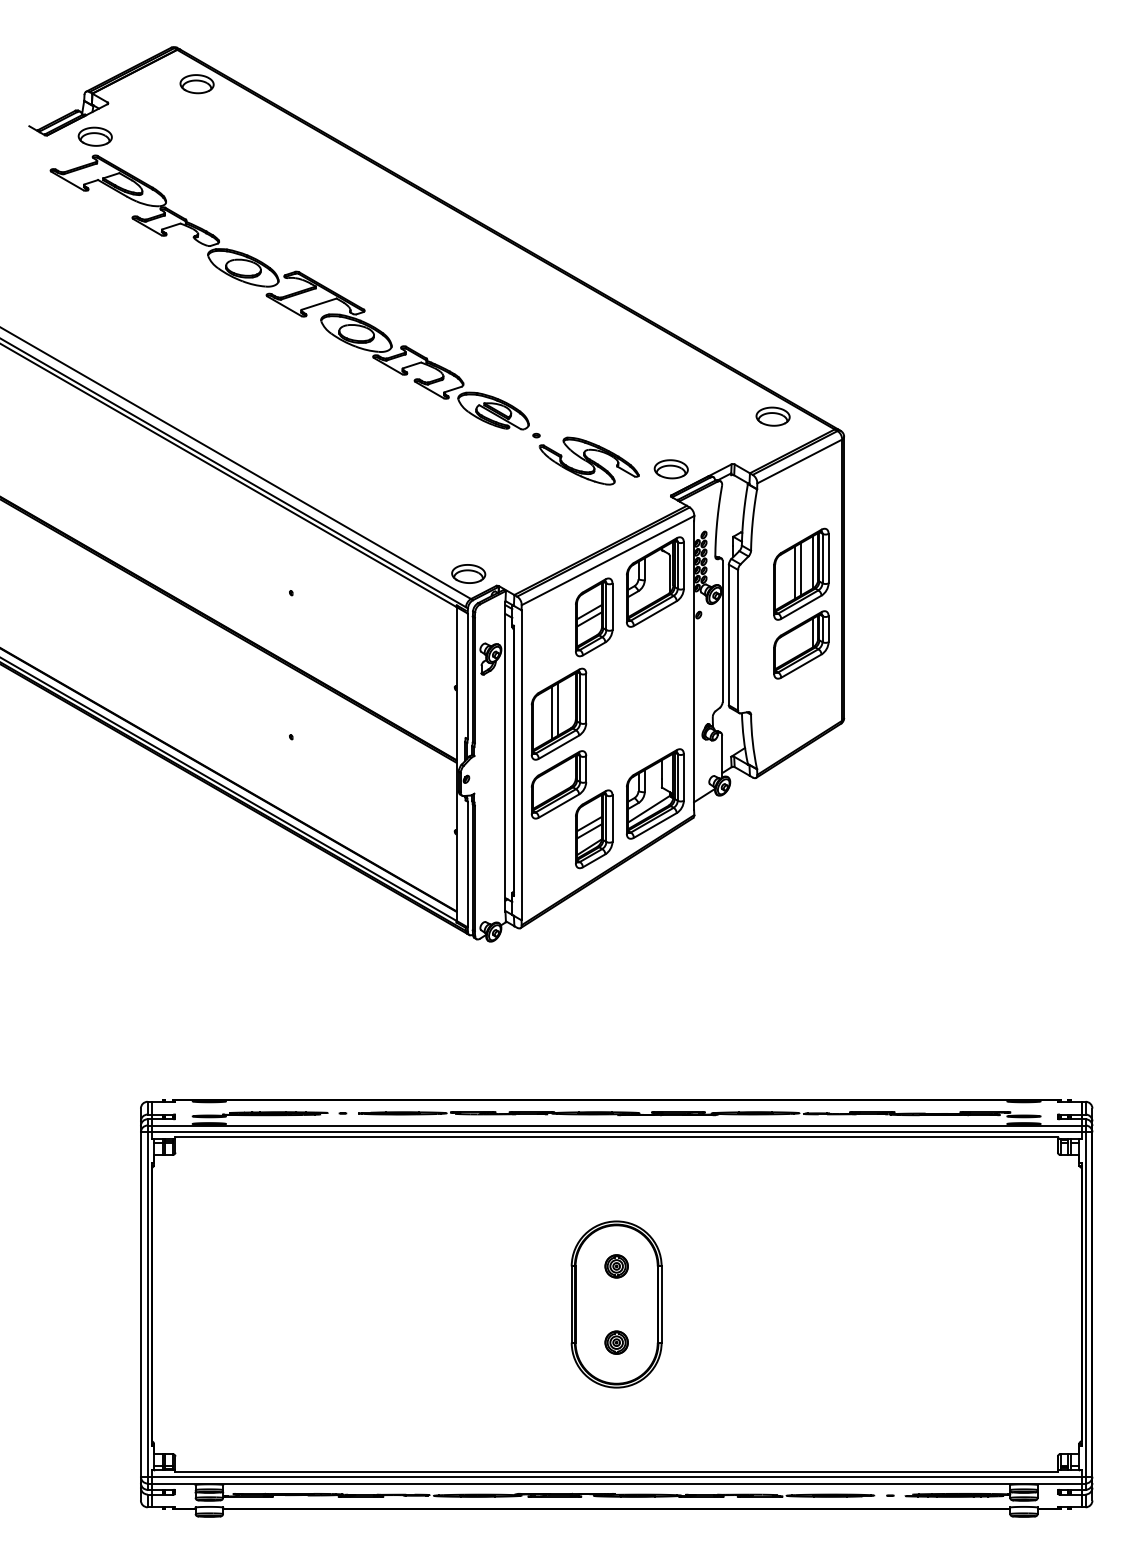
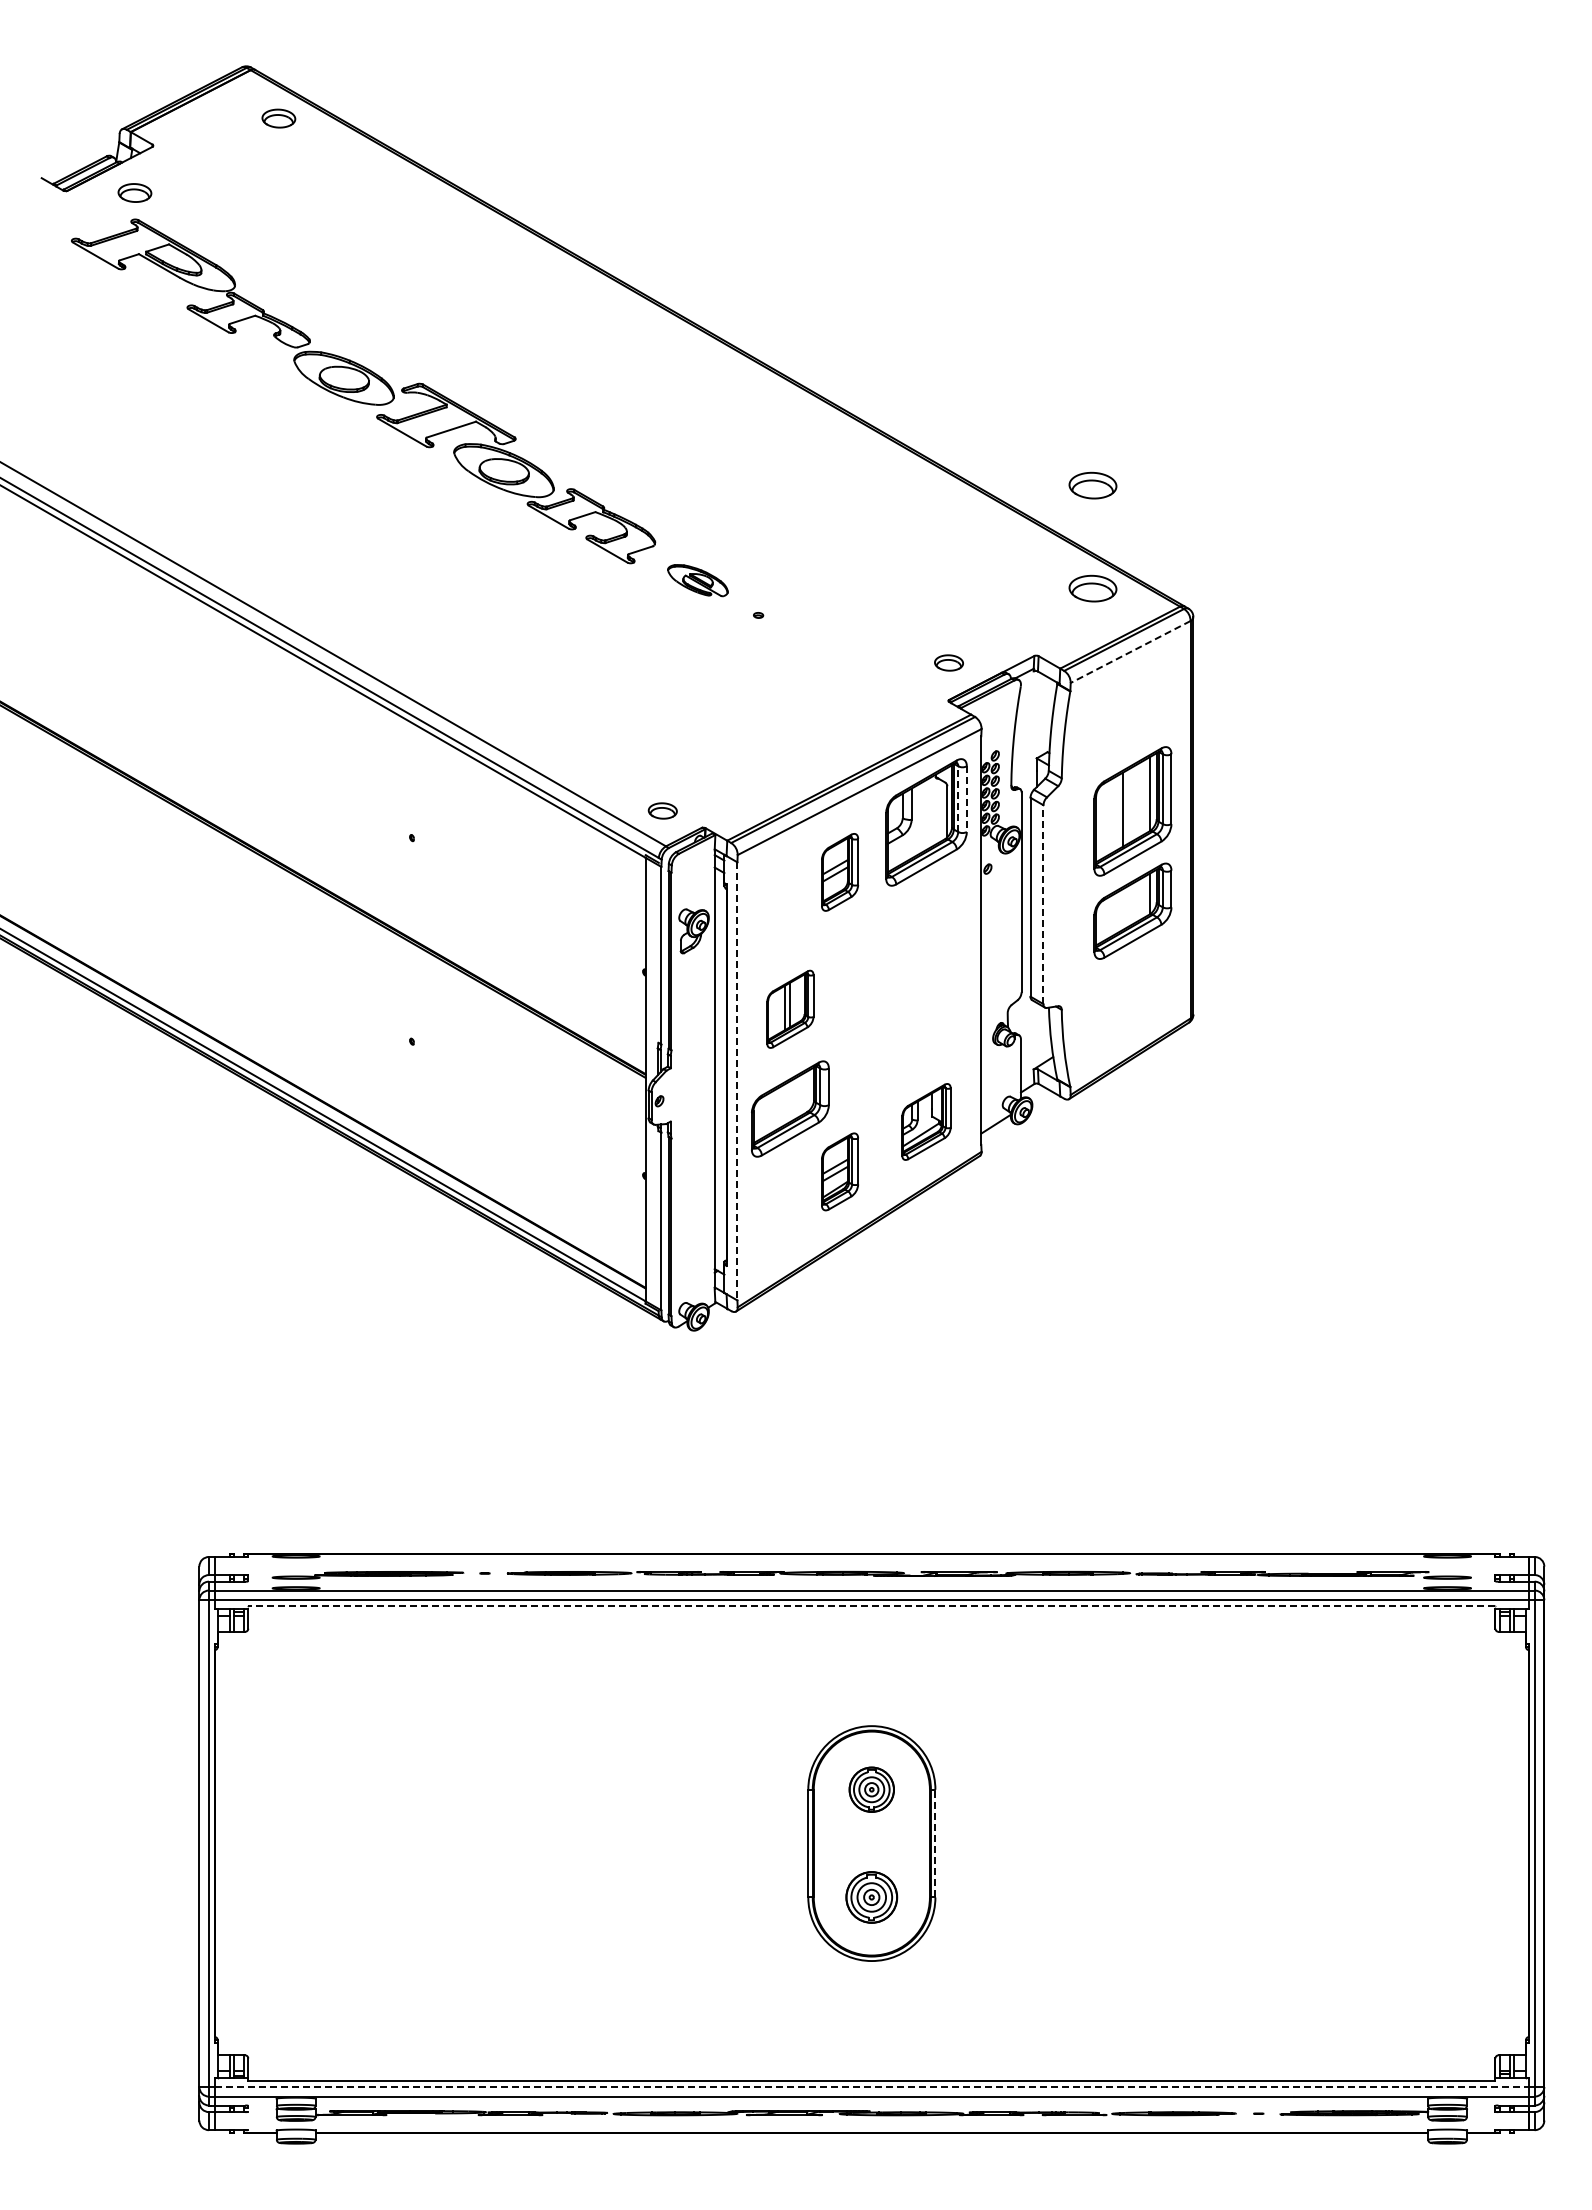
part: (196, 84) -> (278, 118), size x0.7
part: (94, 136) -> (134, 192), size x0.7
part: (772, 343) -> (1092, 485), added
part: (493, 410) -> (697, 580), size x0.6
part: (588, 461) -> (832, 651), removed
line: (799, 461) -> (1130, 652), solid -> dashed
part: (670, 468) -> (948, 662), size x0.6
line: (677, 565) -> (958, 799), solid -> dashed
line: (683, 565) -> (966, 799), solid -> dashed
line: (801, 569) -> (1132, 804), removed
part: (468, 573) -> (662, 810), size x0.6
part: (593, 617) -> (839, 872), size x0.7
line: (738, 640) -> (1043, 904), solid -> dashed
part: (559, 714) -> (790, 1009), size x0.6
line: (521, 765) -> (737, 1081), solid -> dashed
part: (655, 793) -> (926, 1121), size x0.6
part: (593, 829) -> (839, 1171), size x0.7
line: (616, 1136) -> (871, 1606), solid -> dashed
part: (616, 1266) -> (871, 1789), size x1.4
line: (661, 1304) -> (935, 1843), solid -> dashed
part: (616, 1342) -> (871, 1897), size x1.6
line: (617, 1476) -> (872, 2086), solid -> dashed

